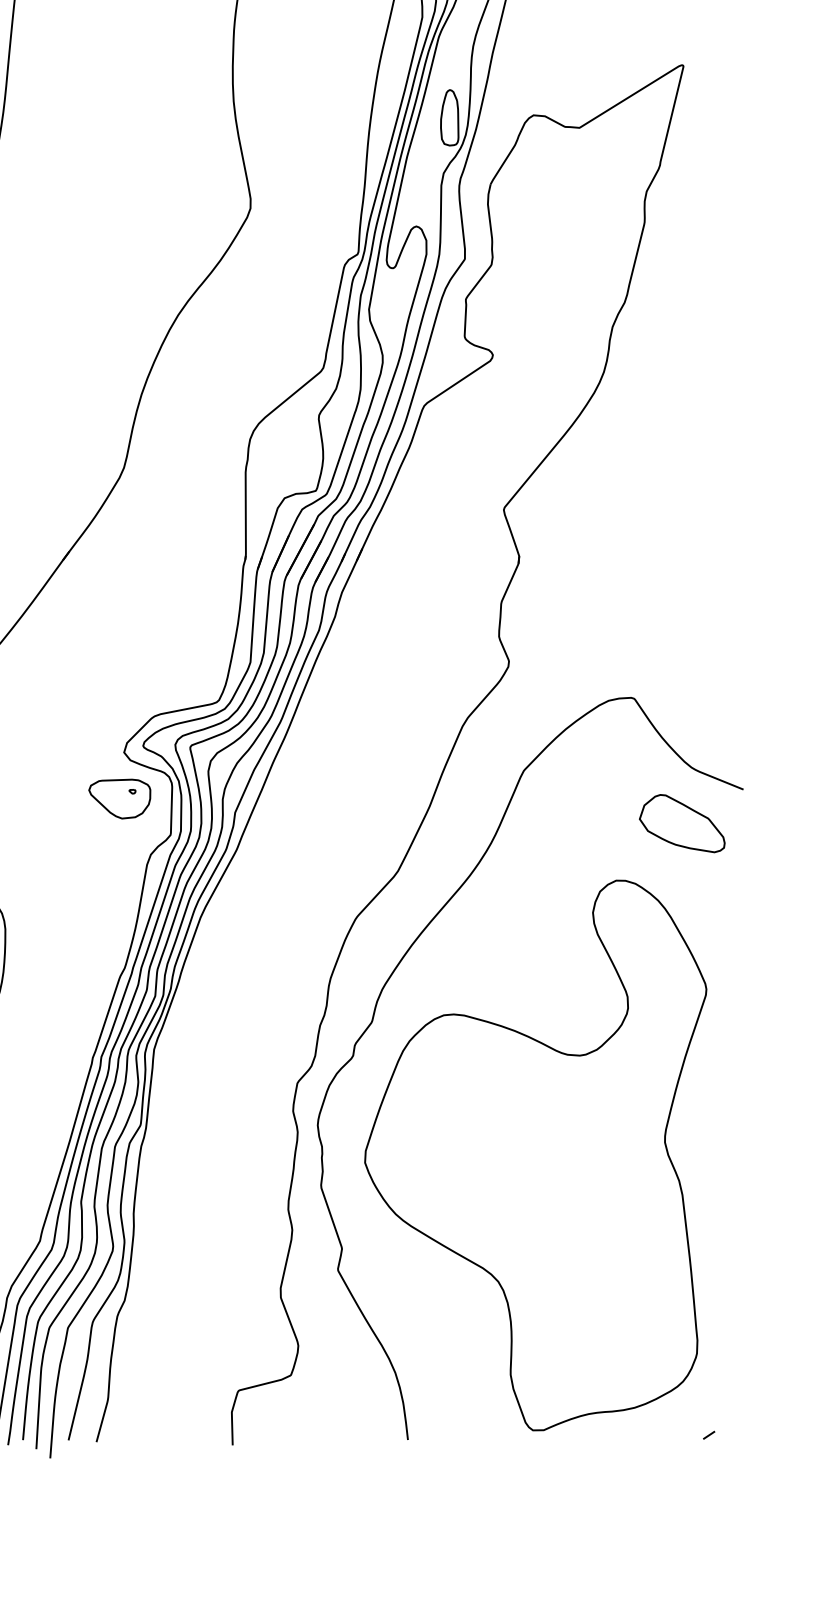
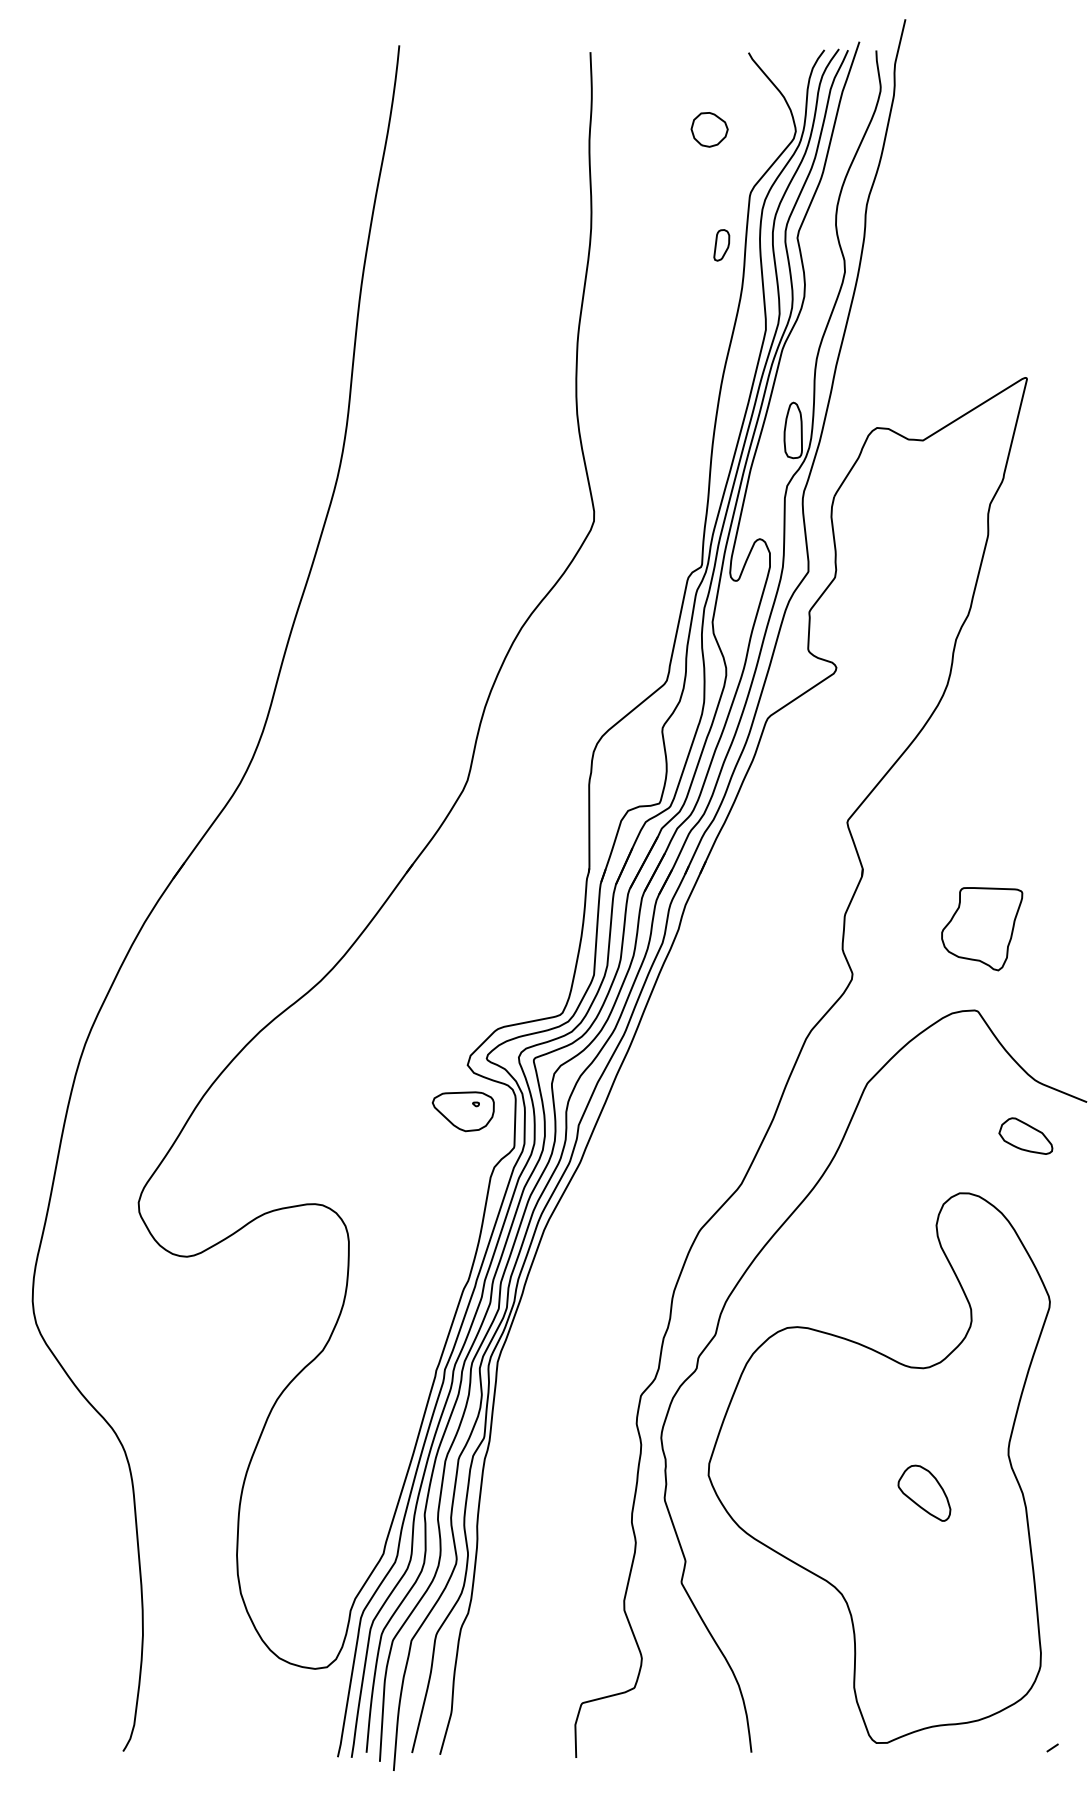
part: (638, 616) -> (982, 929), added
part: (681, 822) -> (1025, 1135), size x0.62
part: (580, 1179) -> (924, 1492), added

